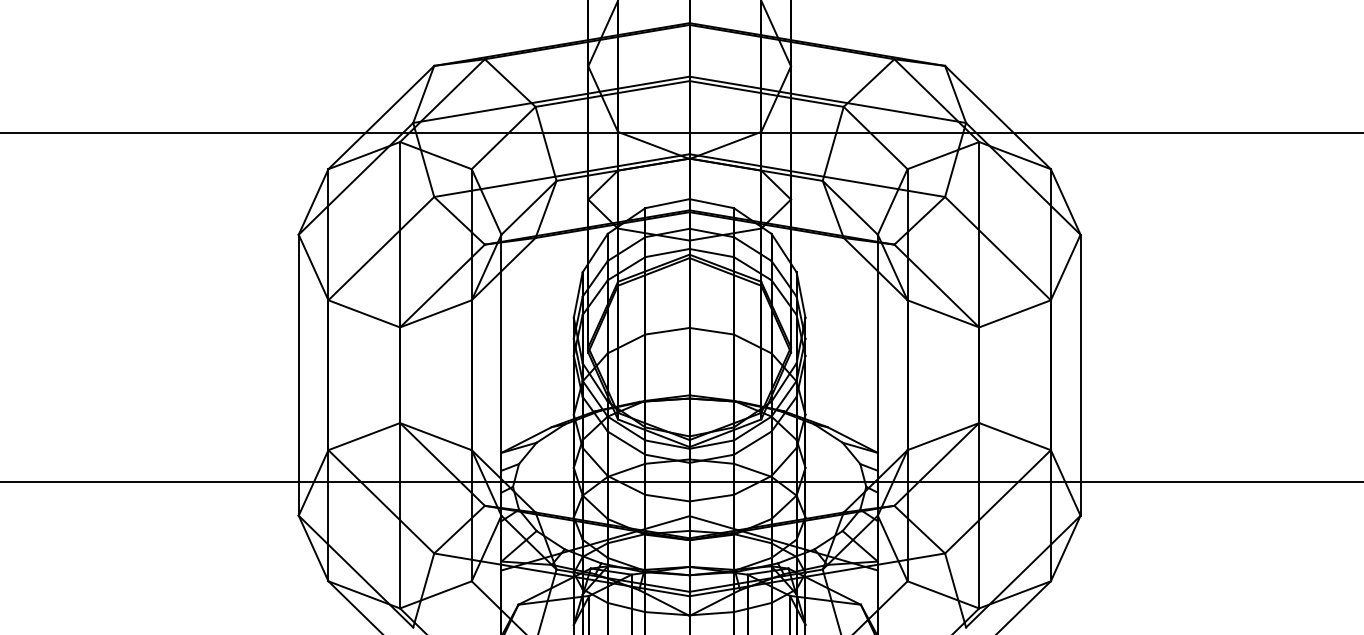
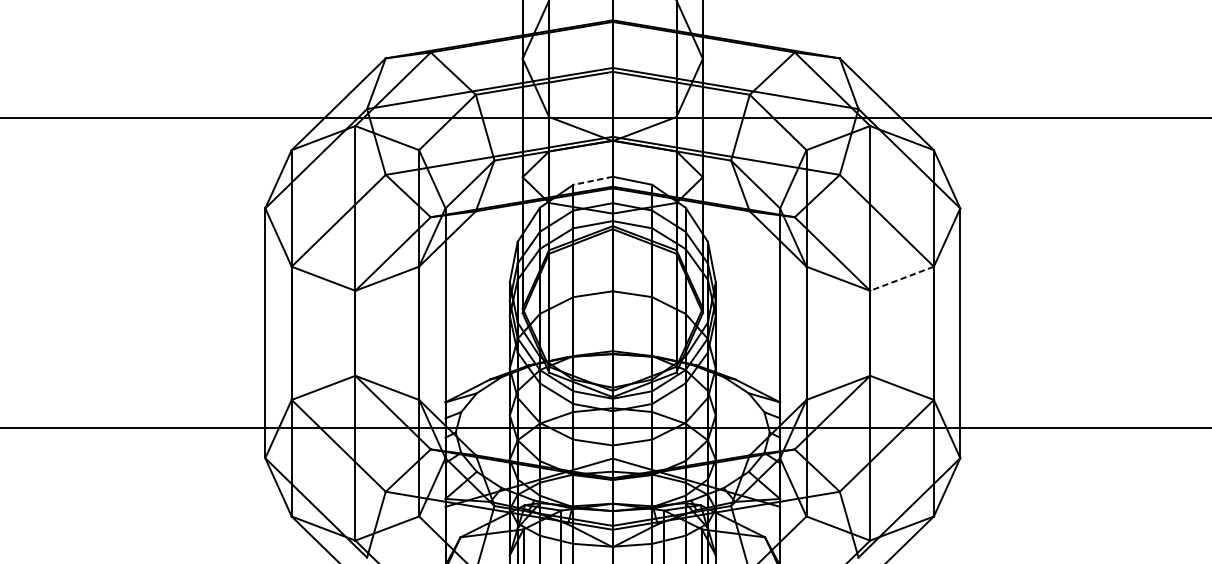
line: (667, 203) -> (593, 180), solid -> dashed
line: (1014, 314) -> (901, 279), solid -> dashed

